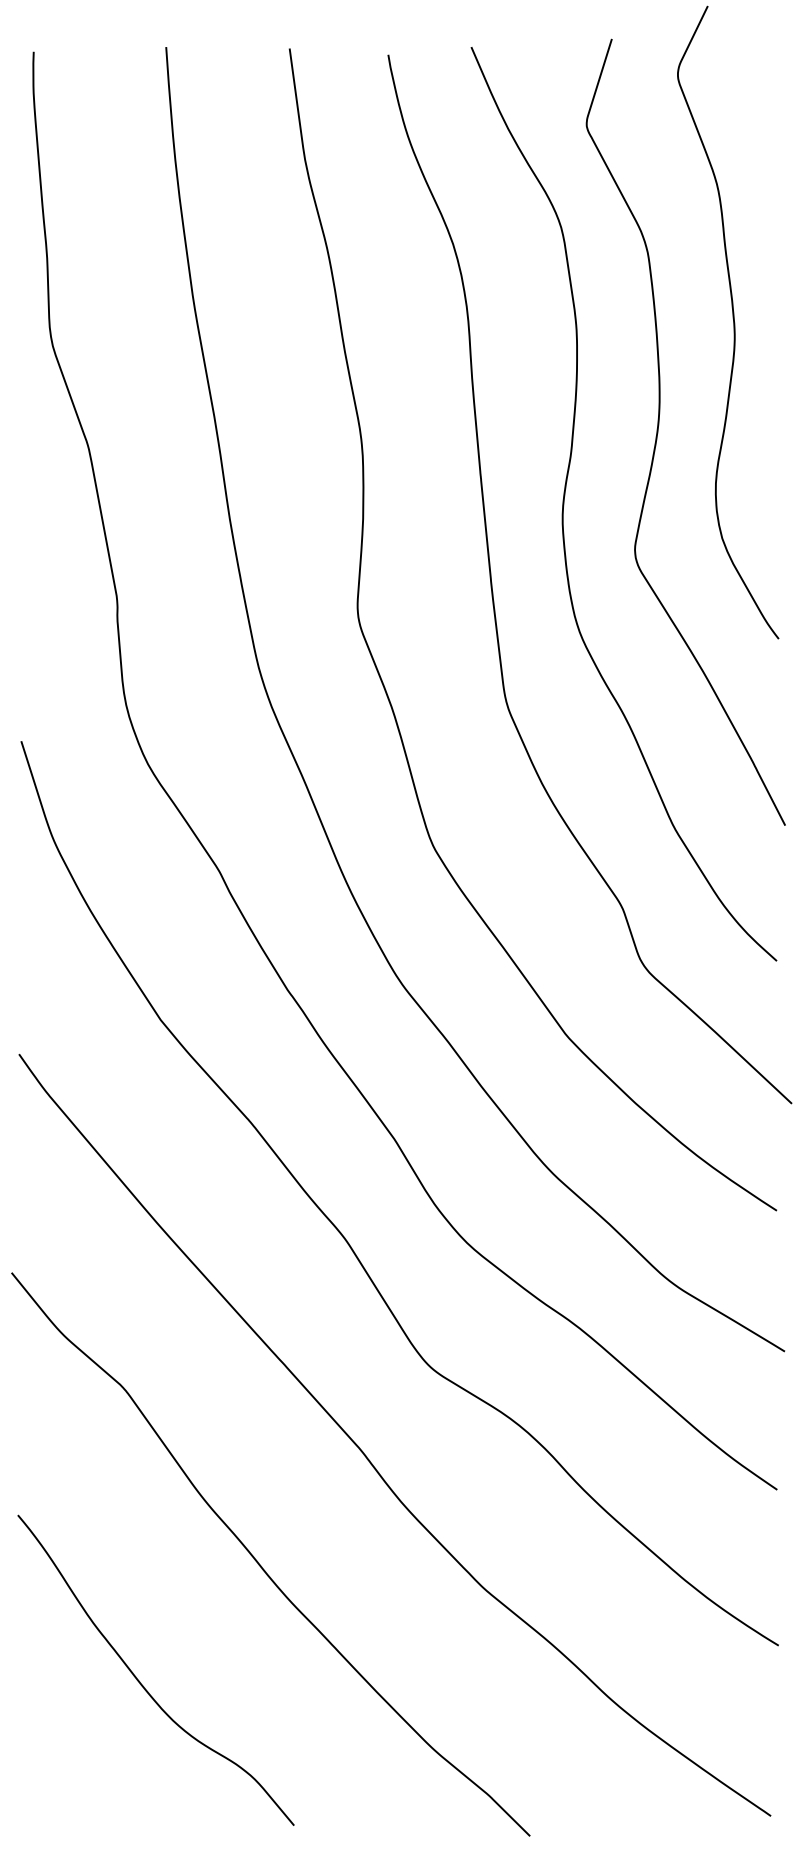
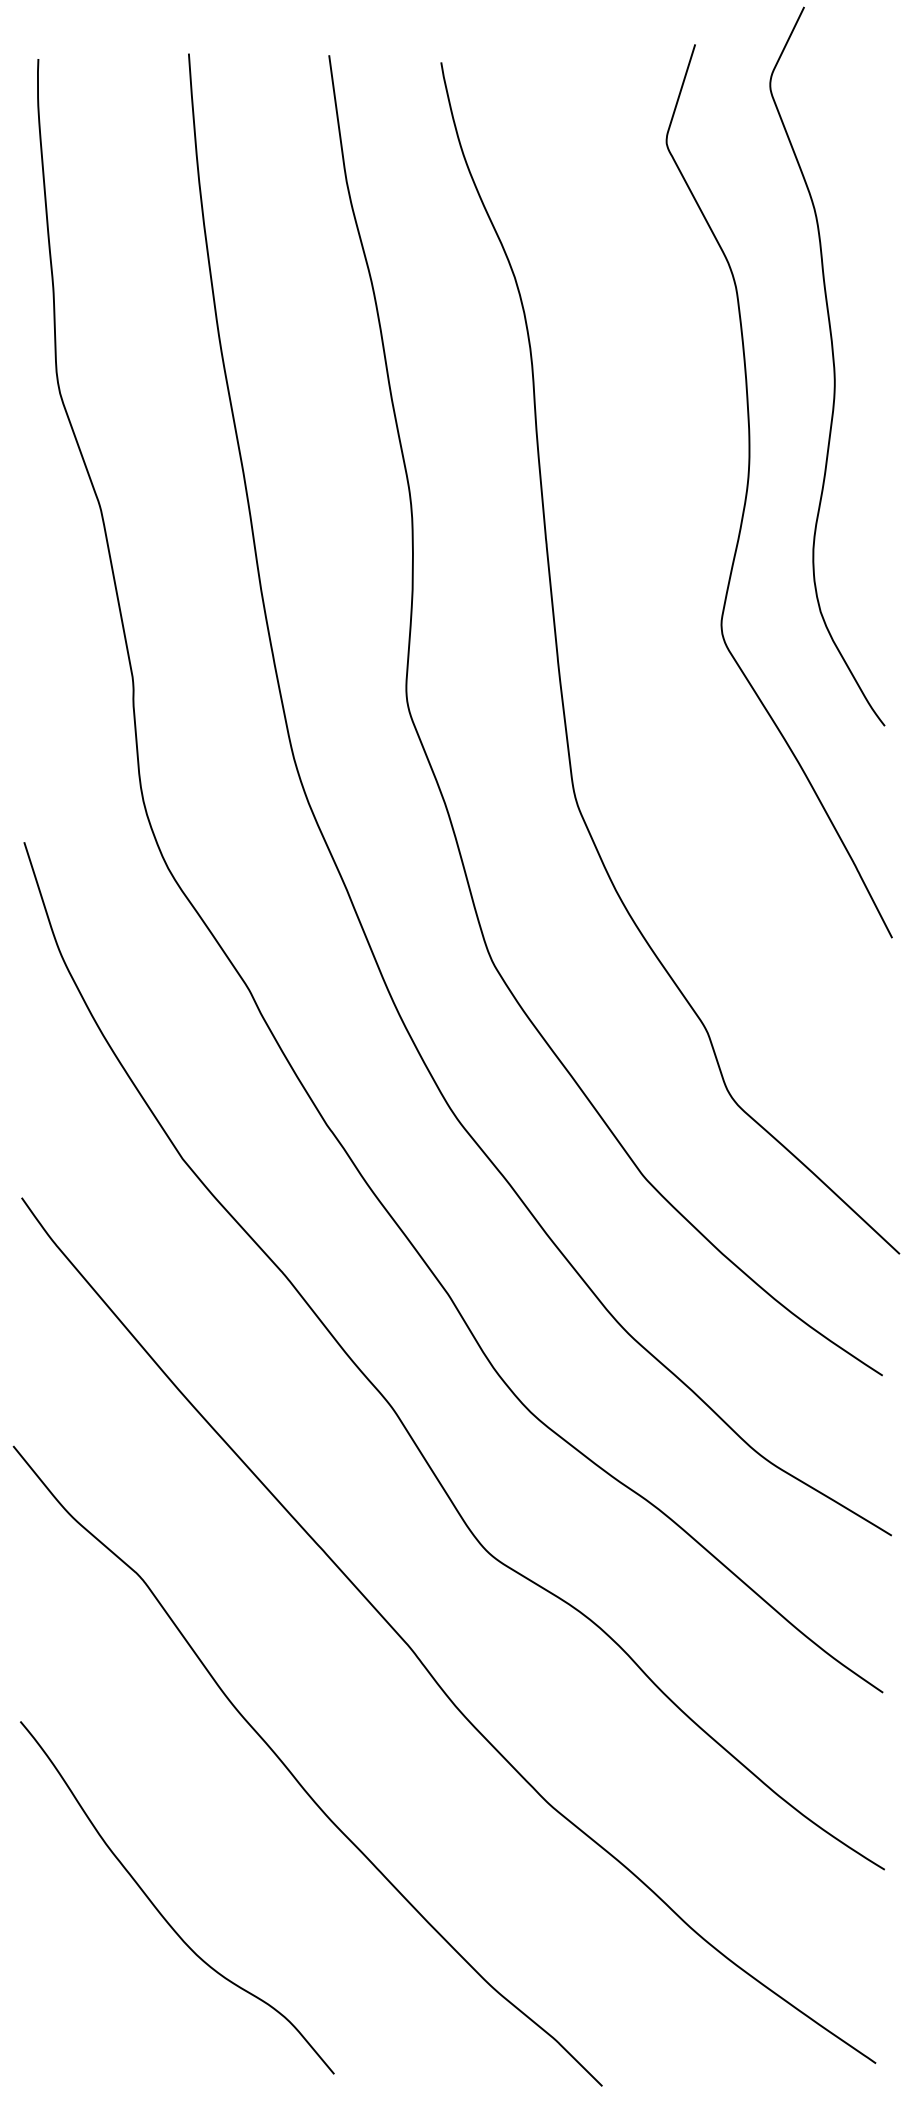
curve: (565, 495) -> (642, 562), removed

